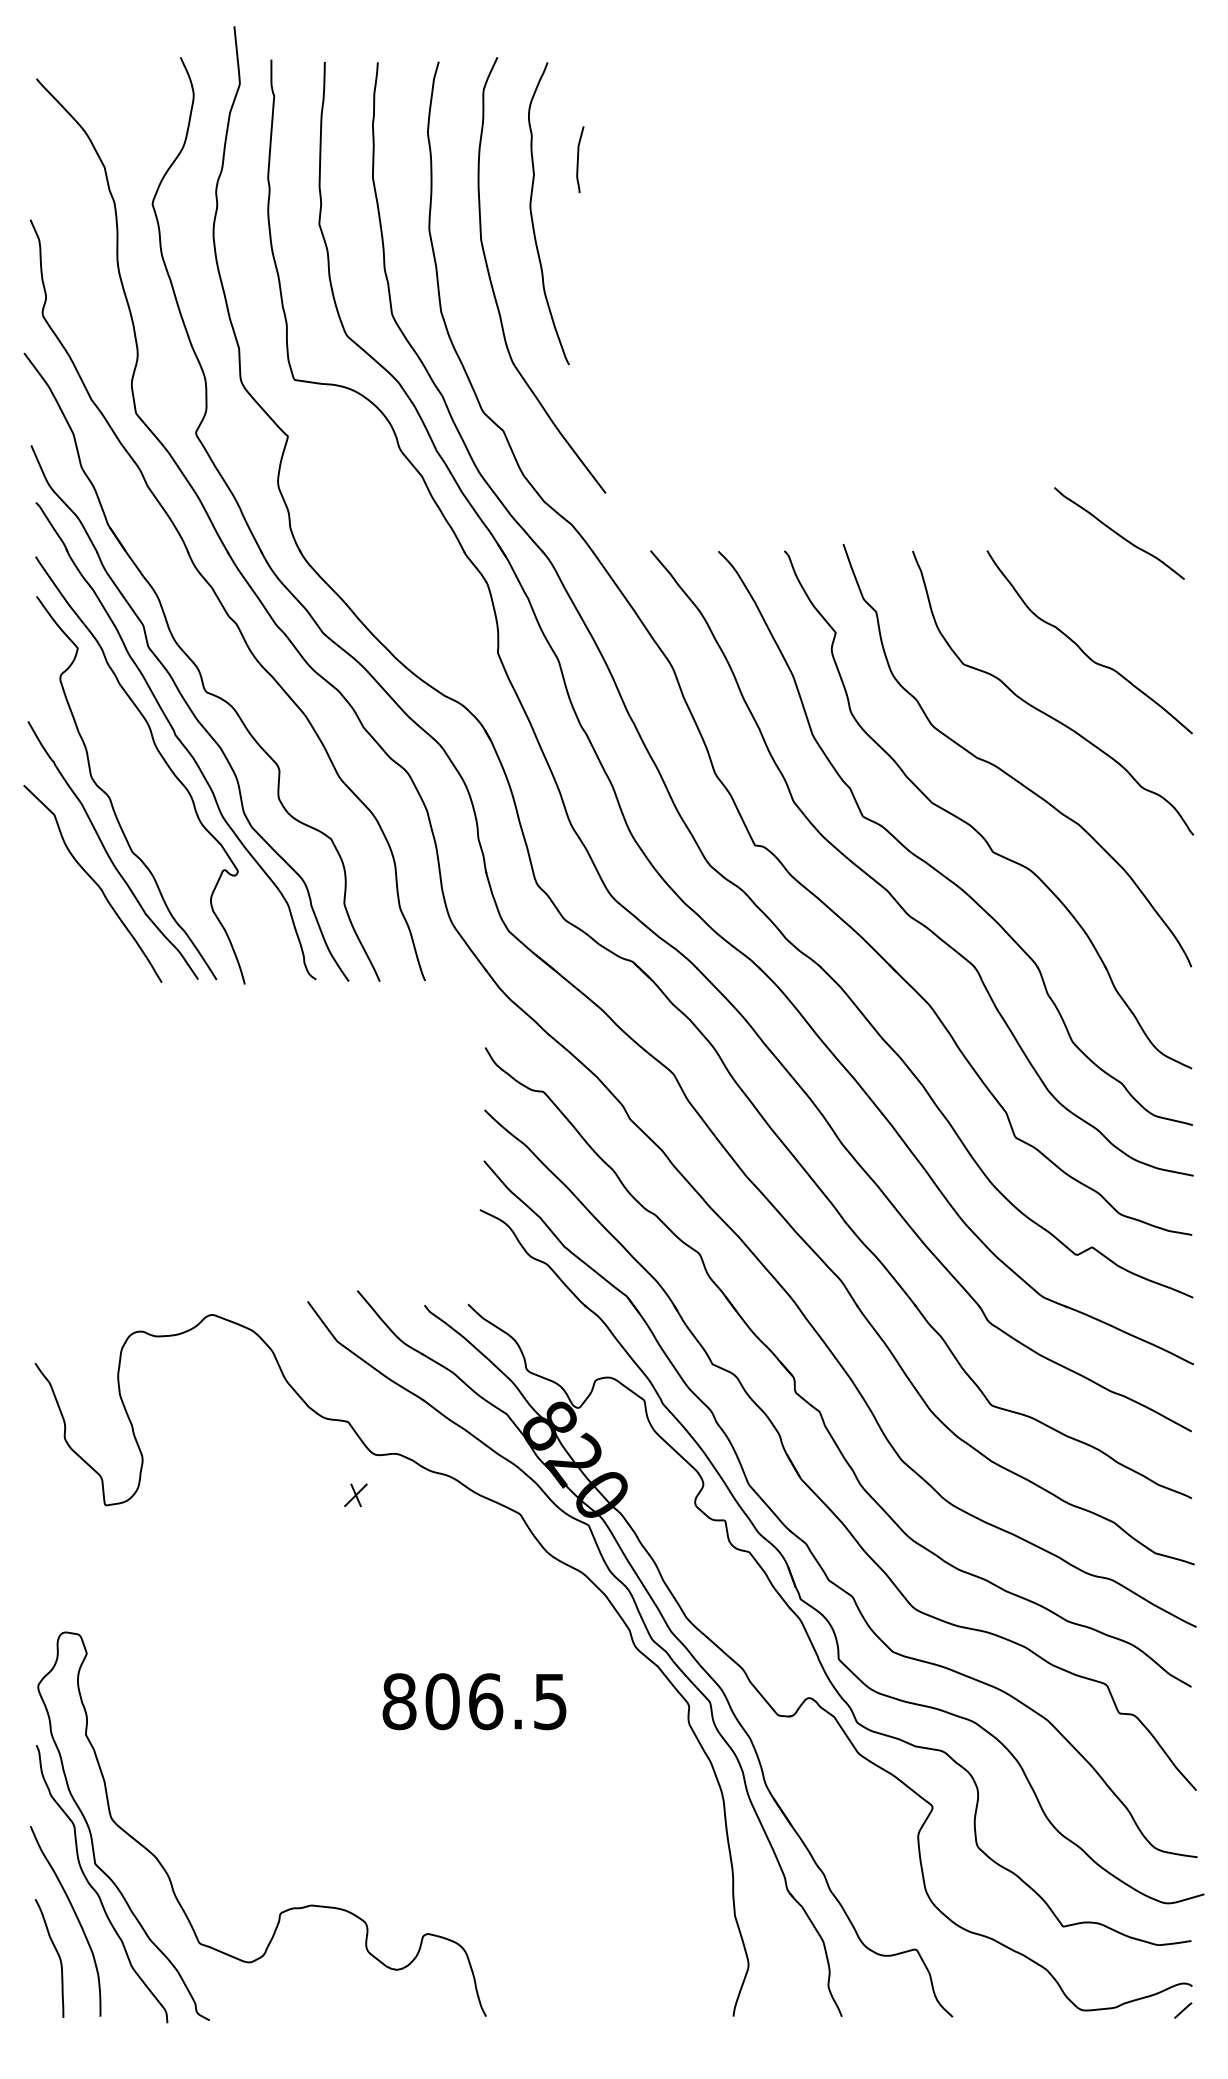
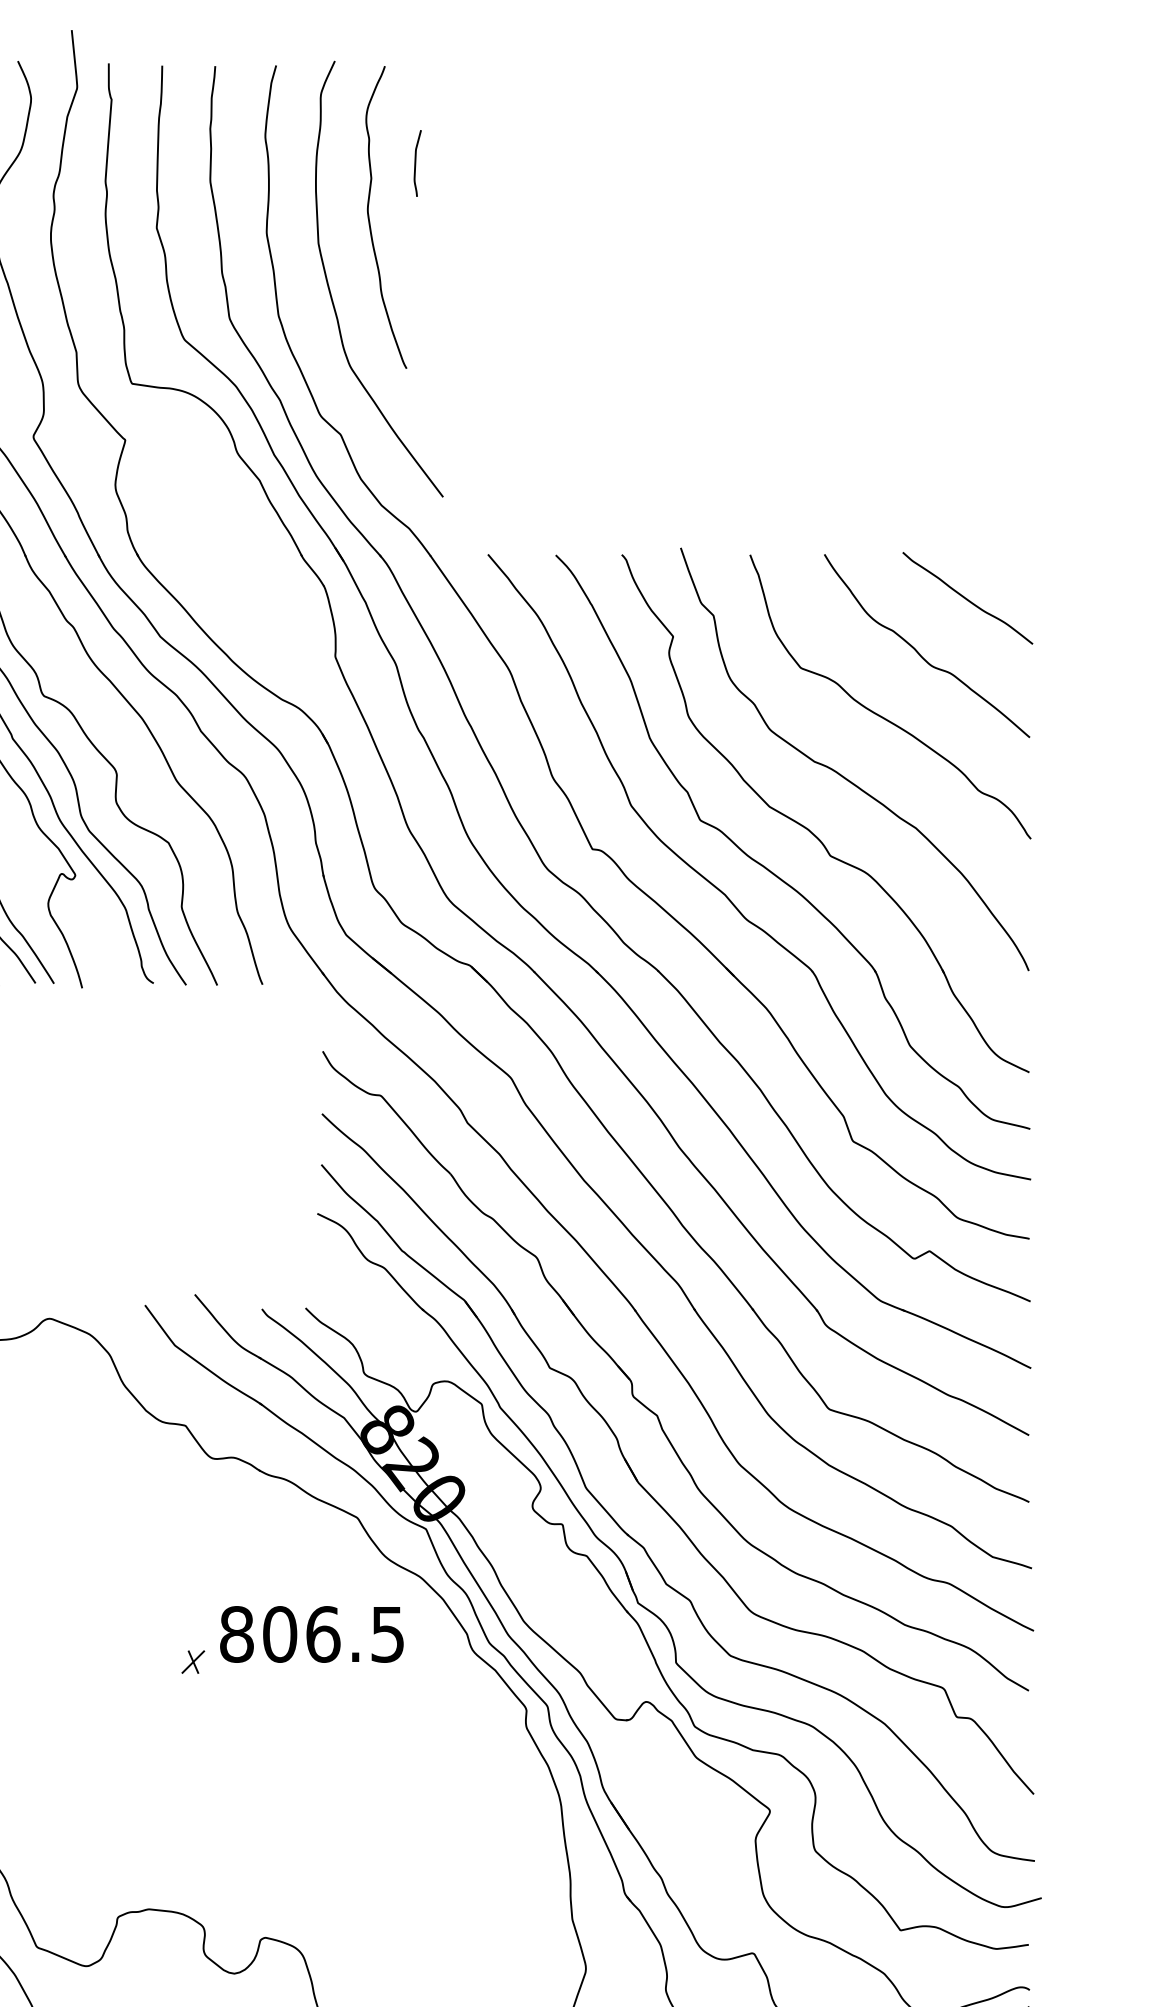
curve: (1118, 533) -> (966, 598), moved
part: (355, 1495) -> (192, 1662), moved
text: (474, 1701) -> (311, 1634), moved

